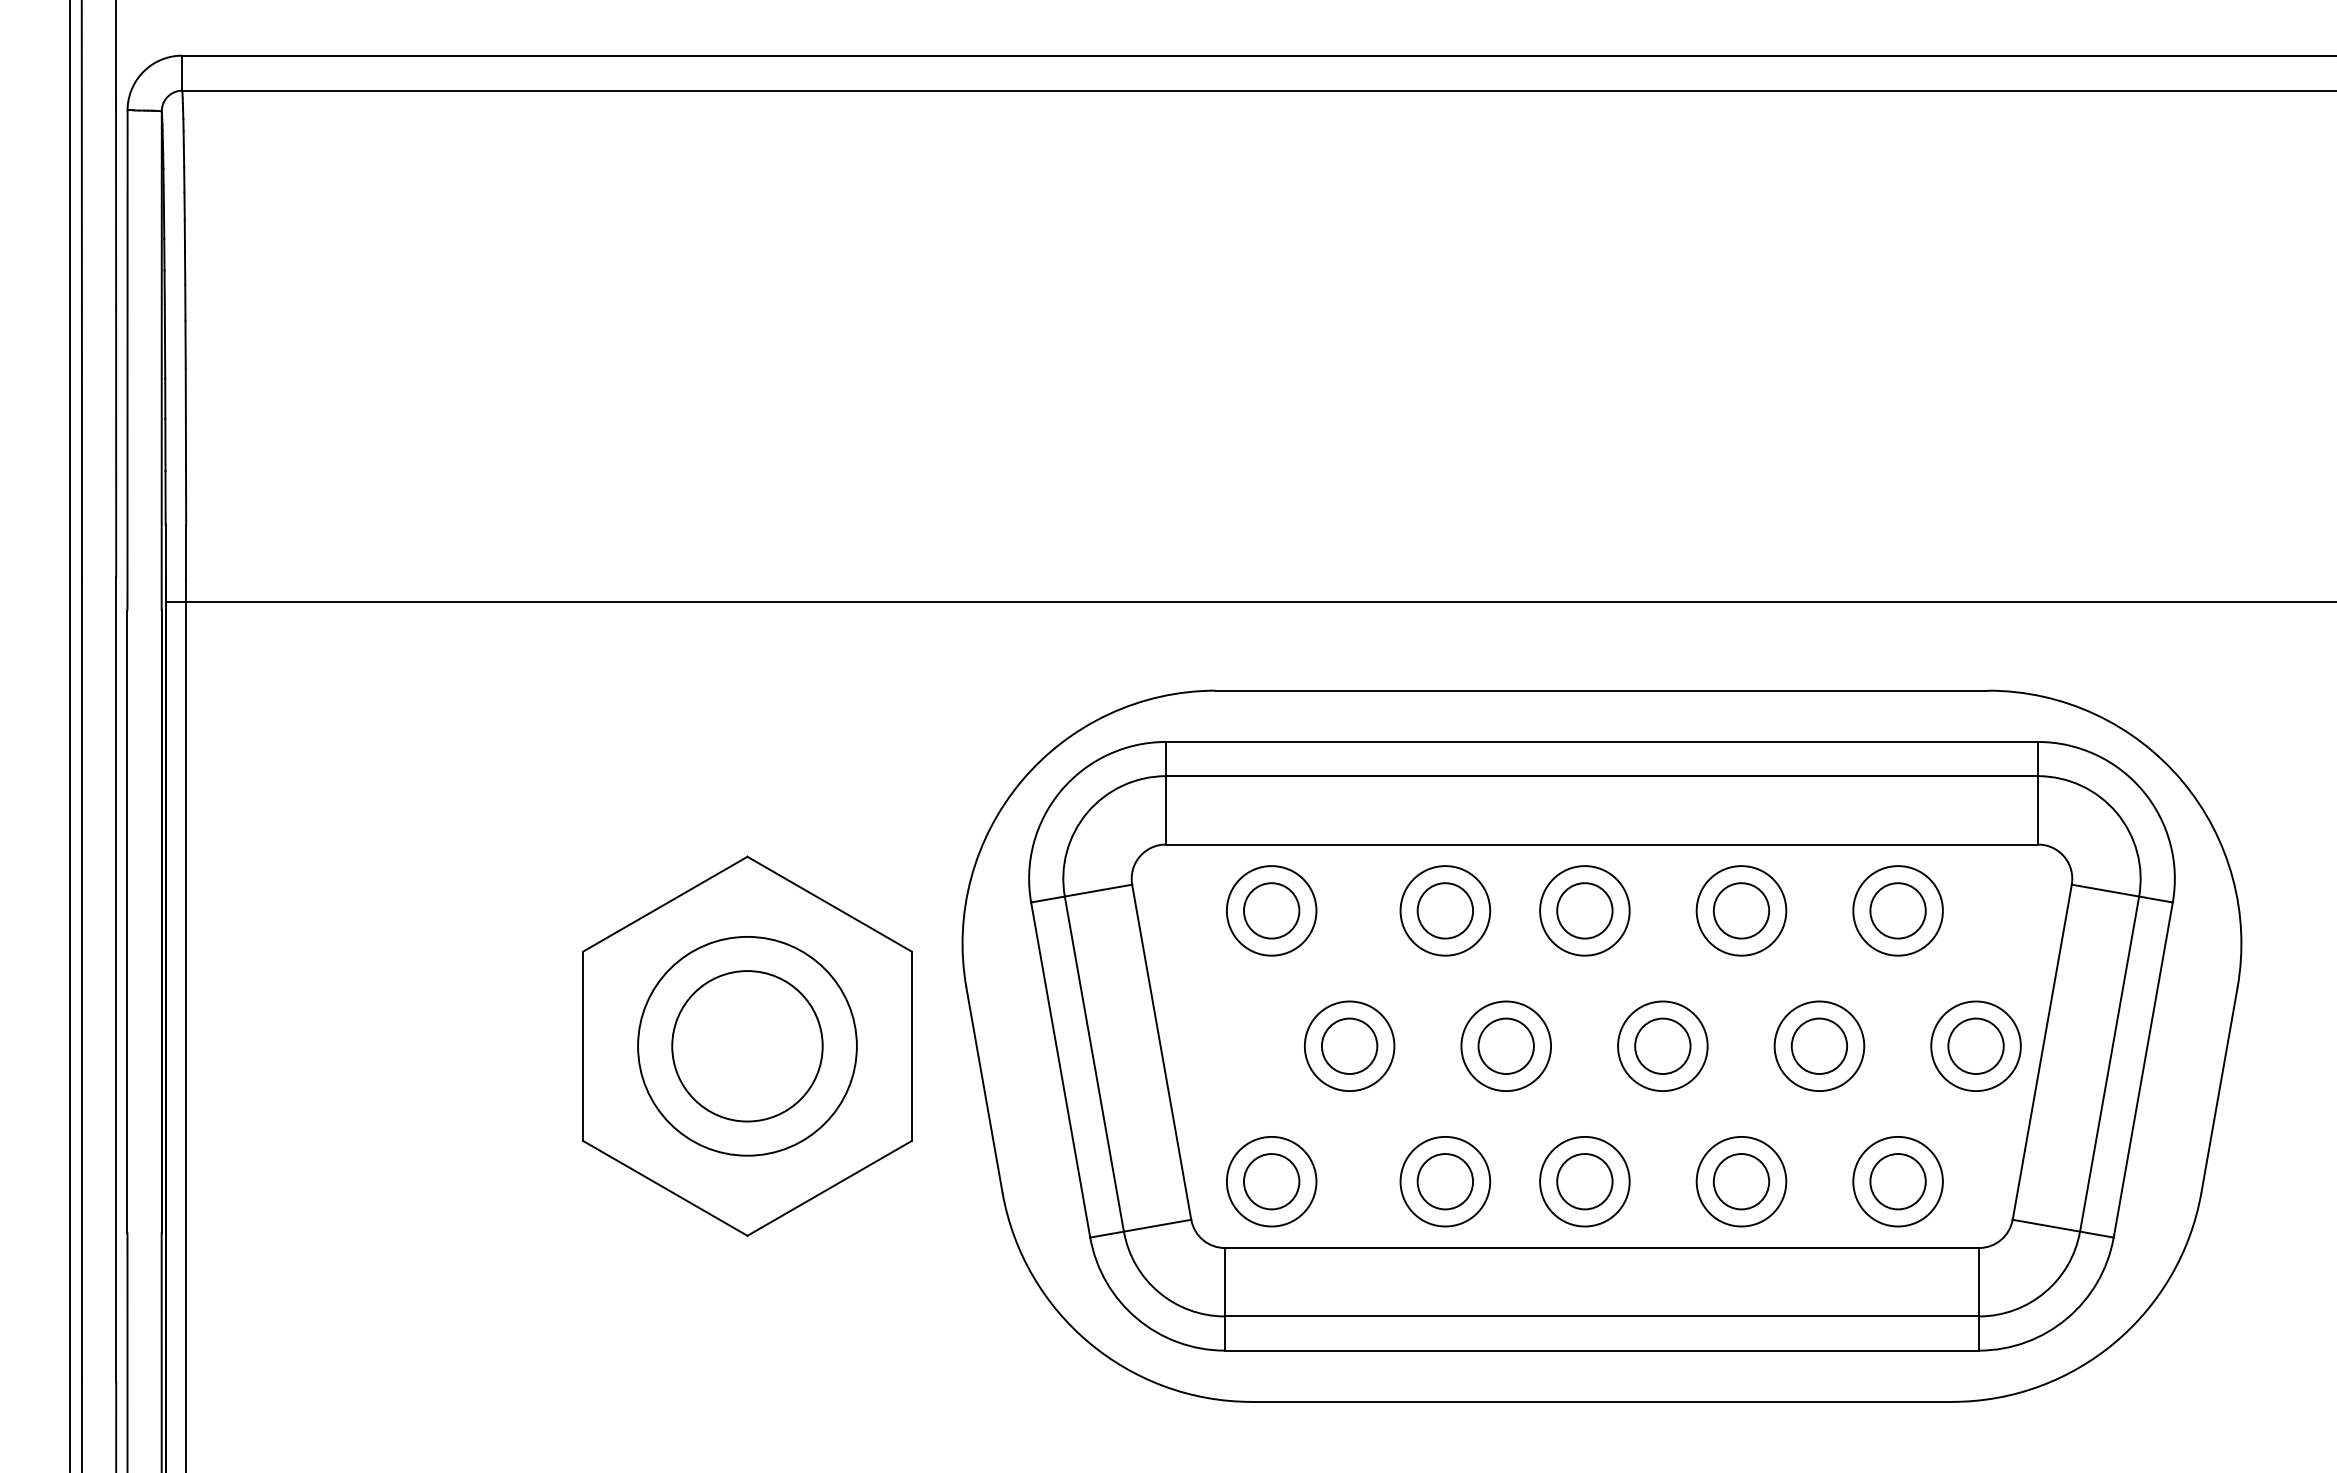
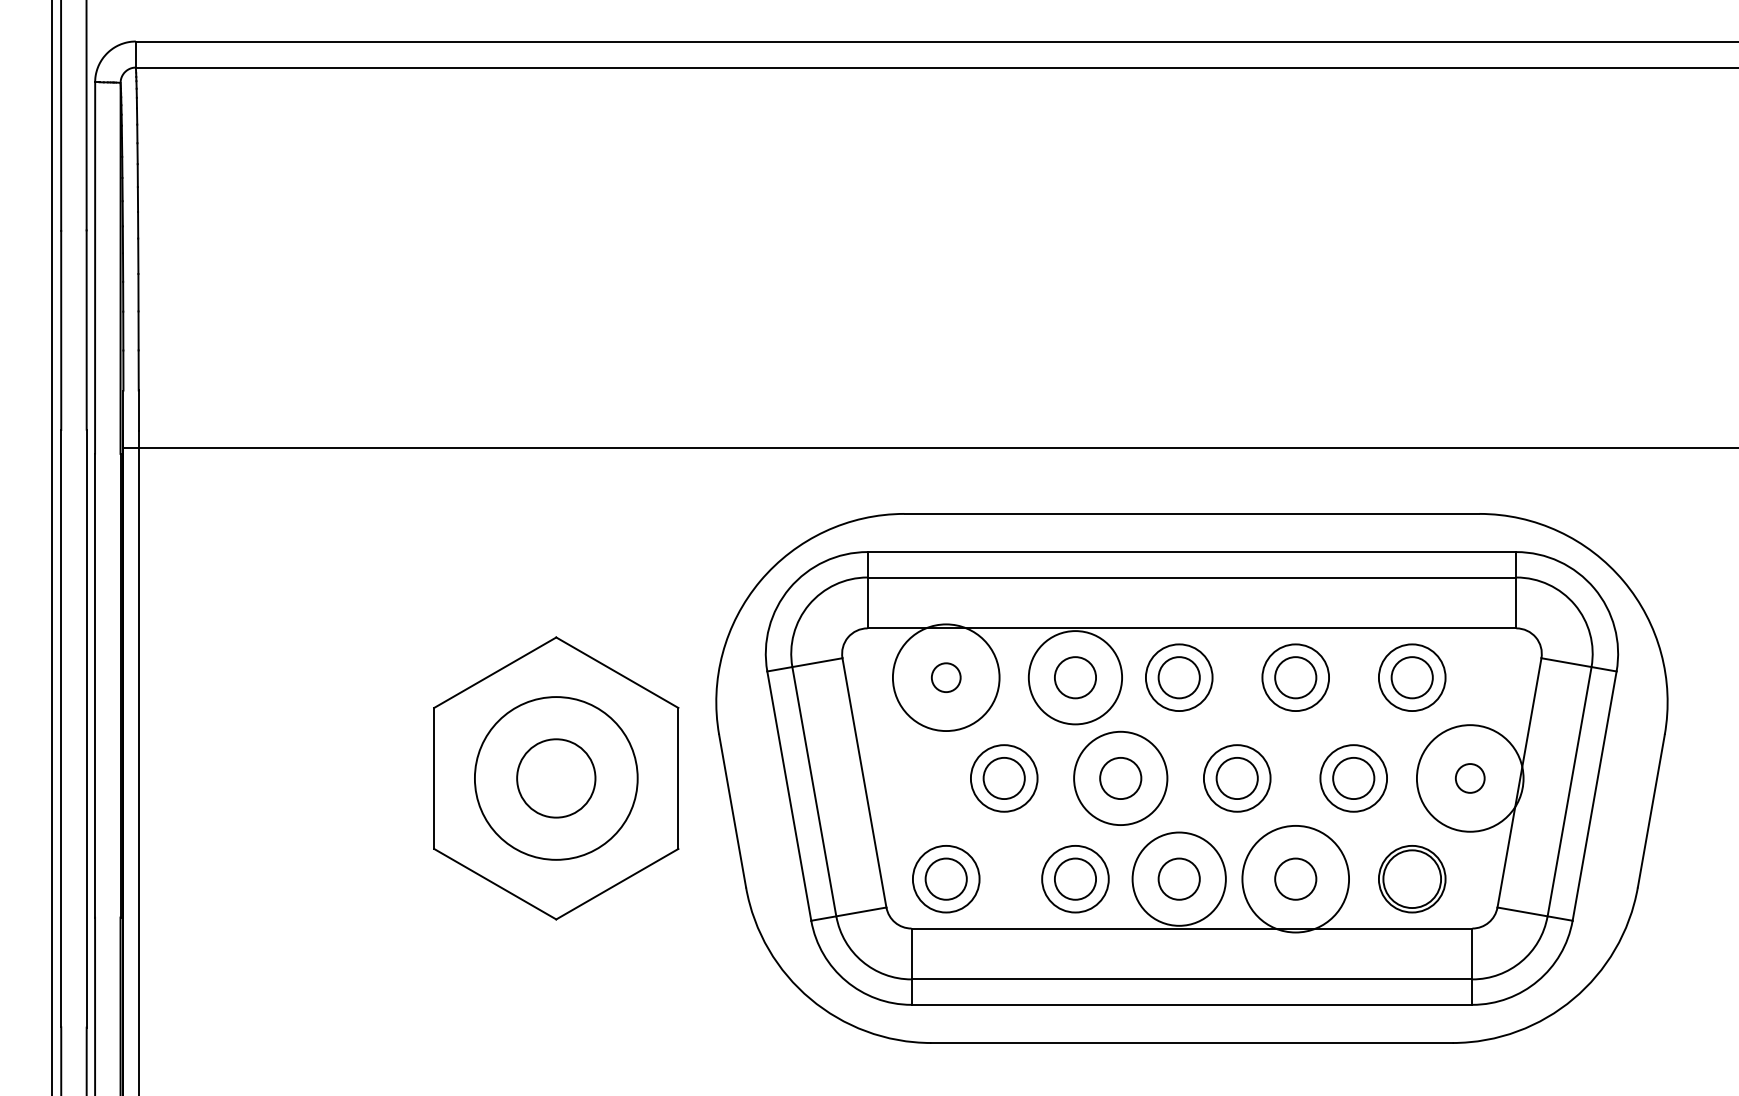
circle: (1271, 910) -> (946, 677), size x0.7
circle: (1271, 910) -> (946, 677), size x1.6
circle: (1445, 910) -> (1075, 677), size x1.4
circle: (1975, 1045) -> (1469, 777), size x0.7
circle: (747, 1046) -> (556, 778), size x0.7
circle: (1506, 1046) -> (1120, 778), size x1.4
circle: (1975, 1046) -> (1469, 778), size x1.6
circle: (1584, 1181) -> (1178, 879), size x1.4
circle: (1741, 1181) -> (1295, 879), size x1.6
circle: (1897, 1181) -> (1411, 879), size x1.4

